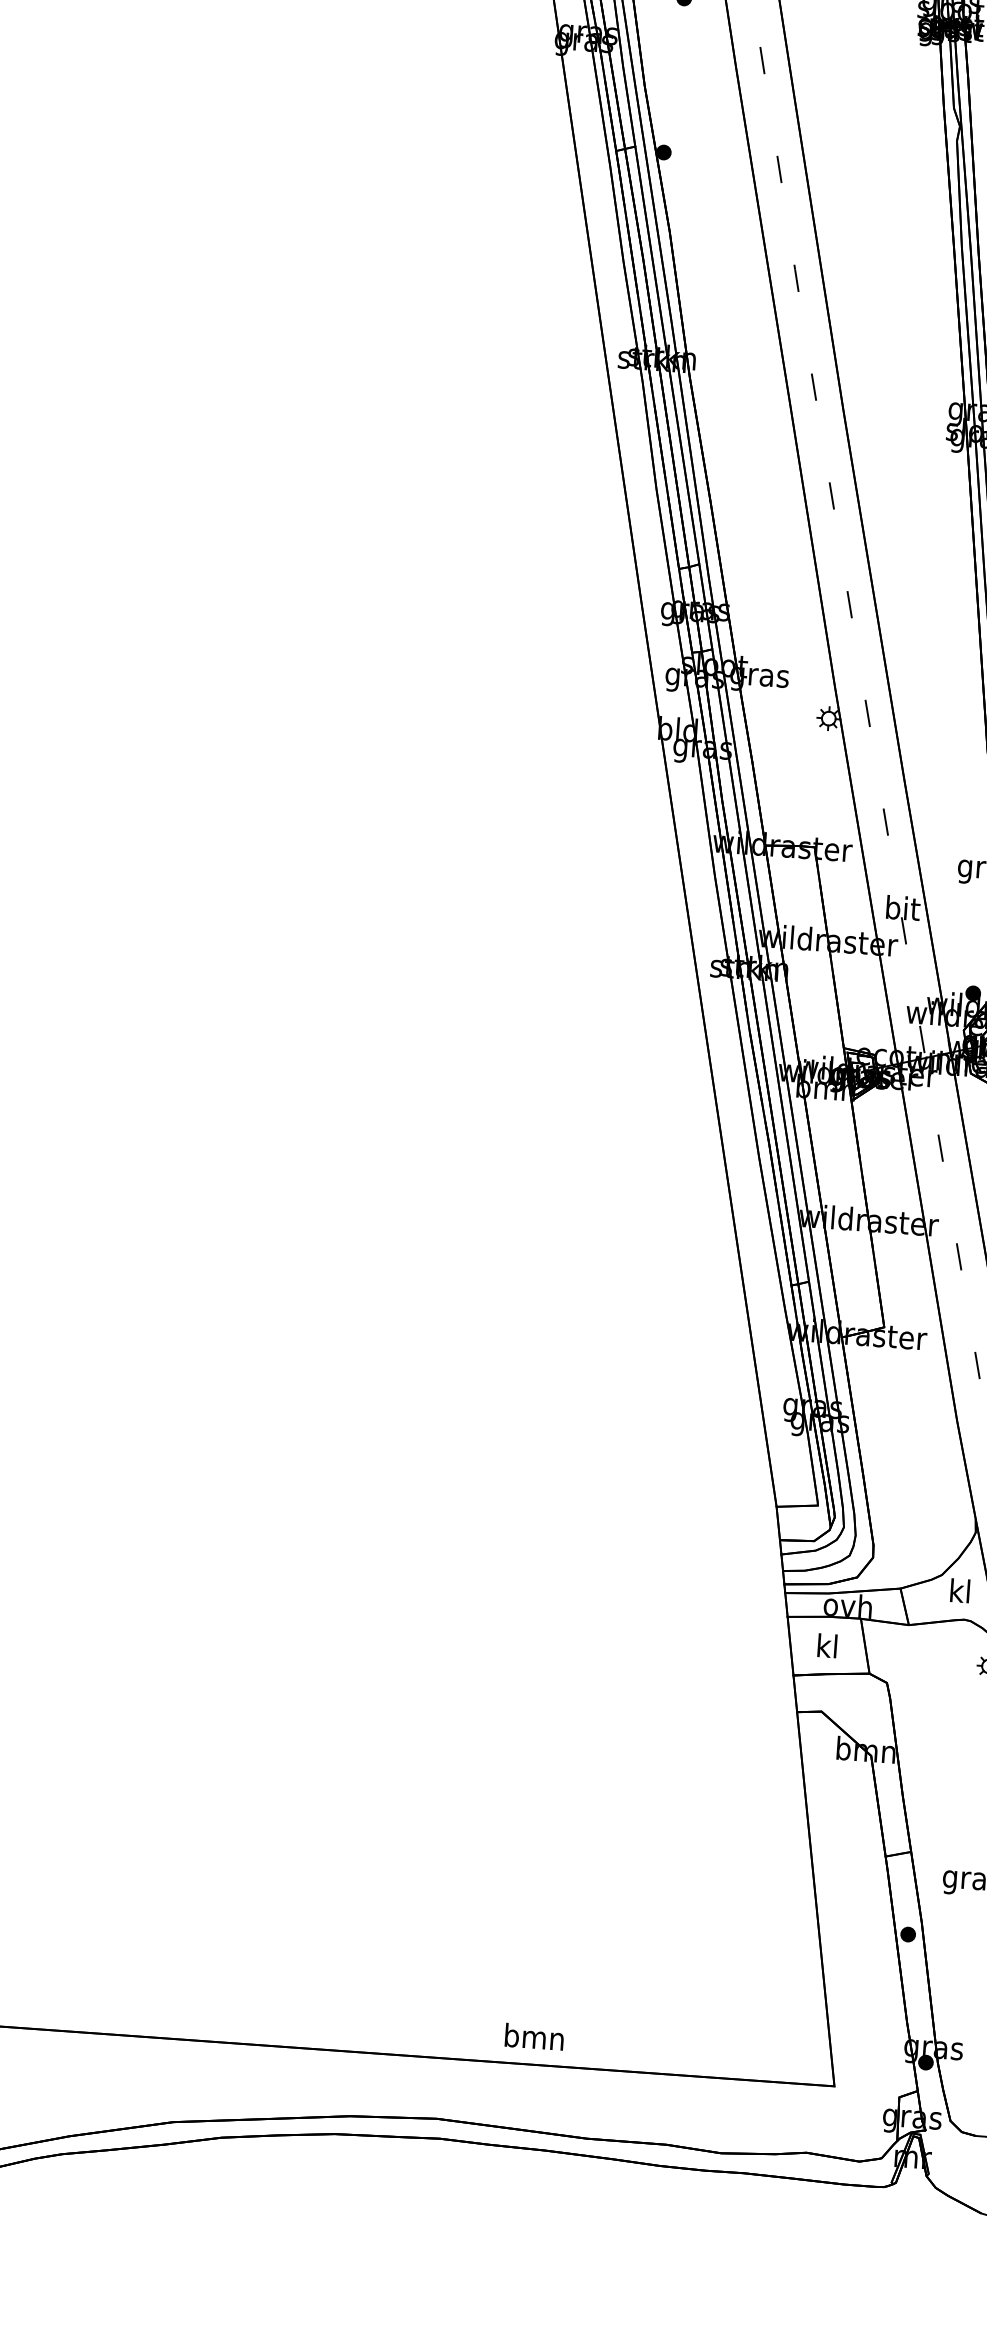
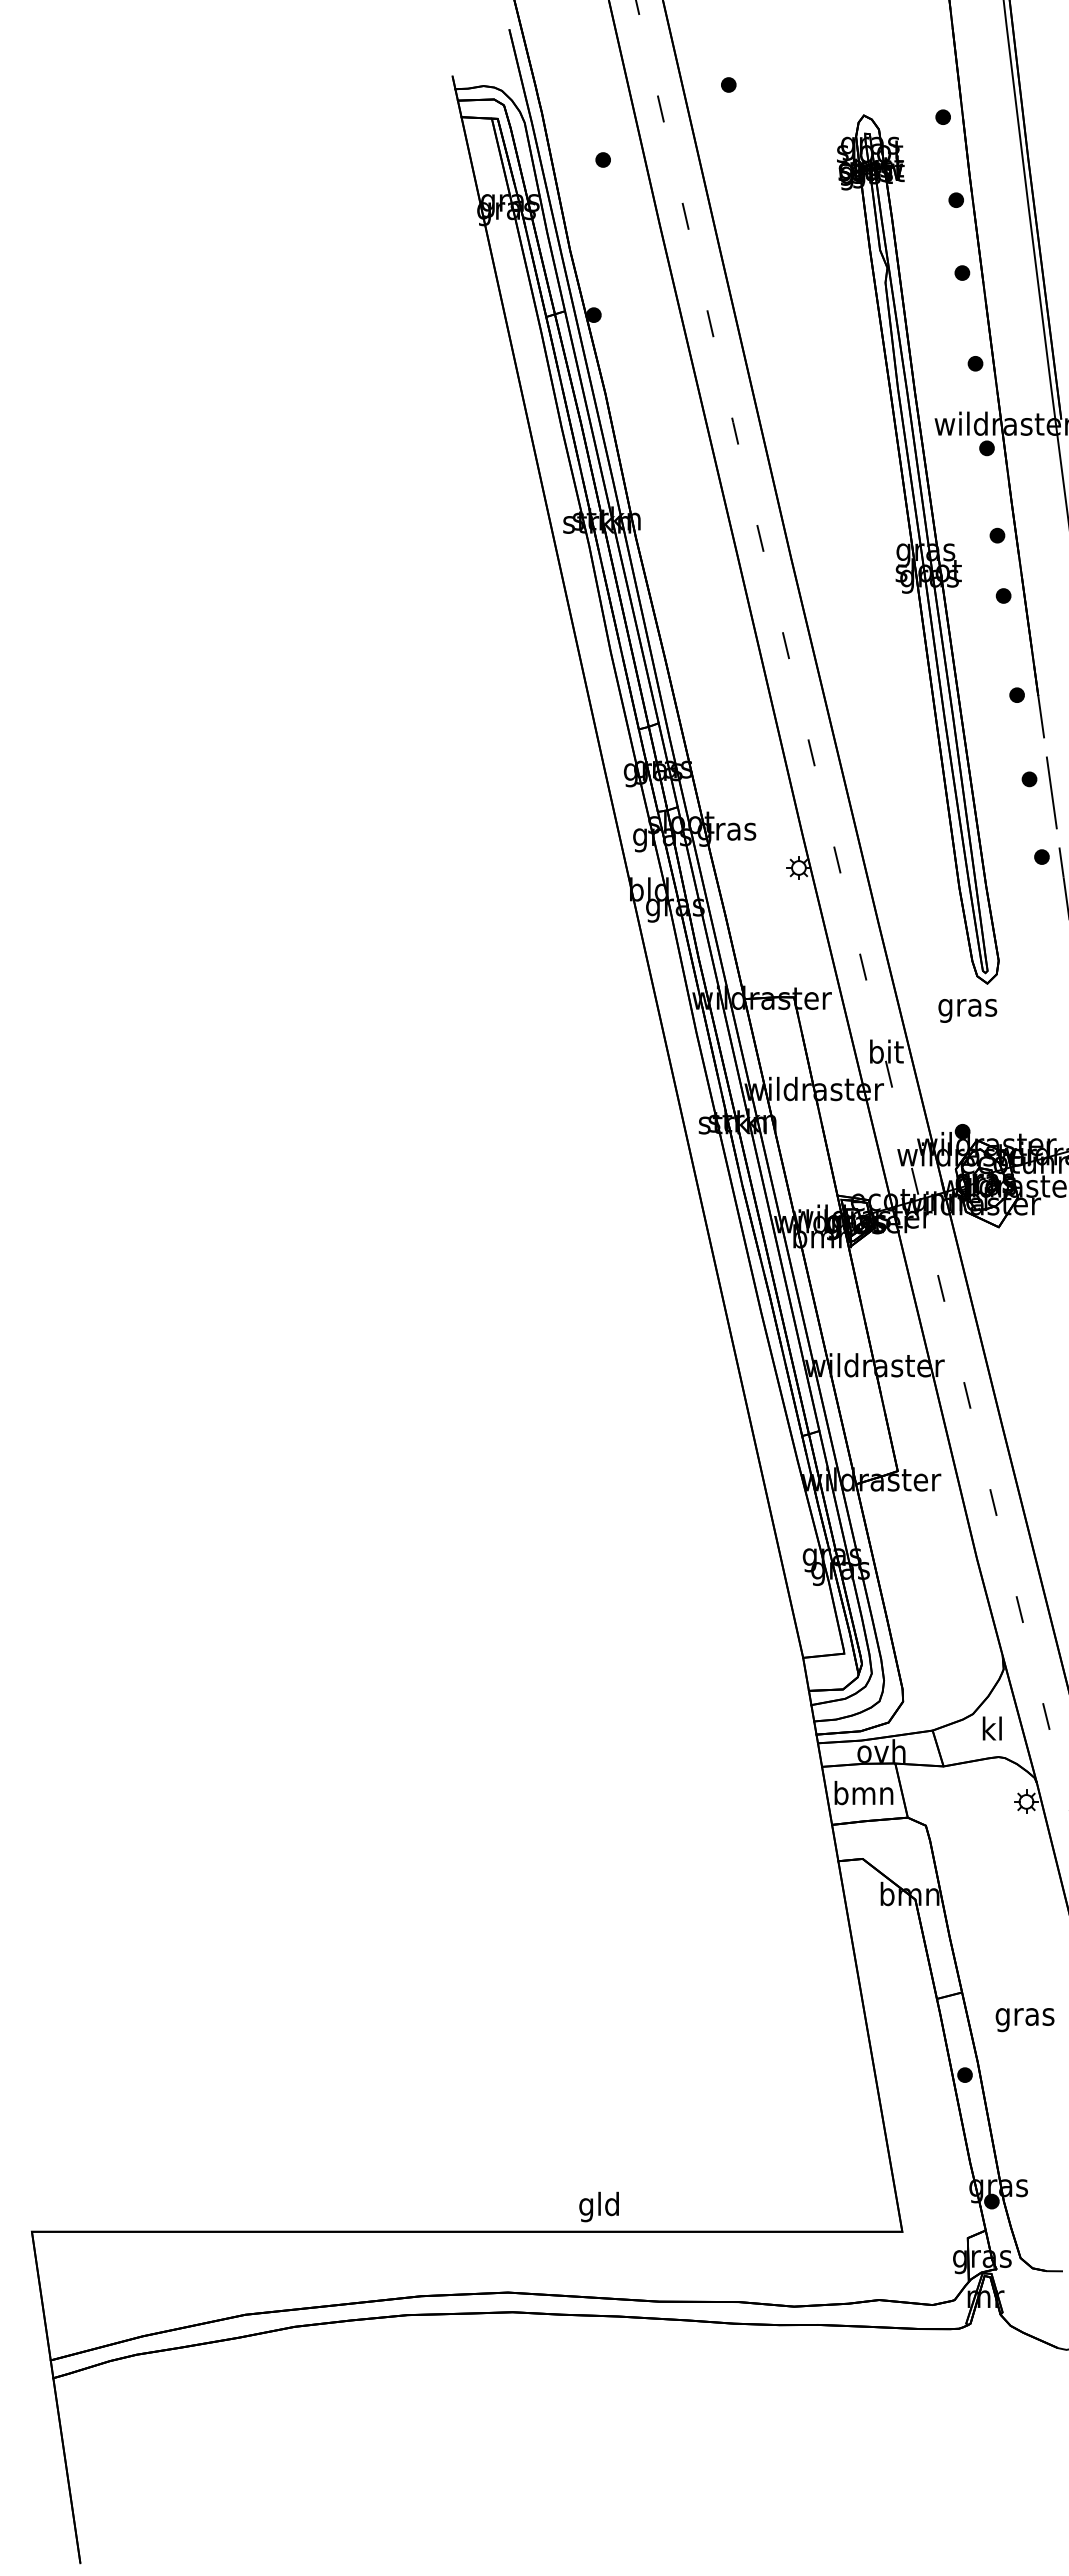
text: (827, 1645) -> (863, 1792), kl -> bmn
text: (534, 2039) -> (599, 2206), bmn -> gld

